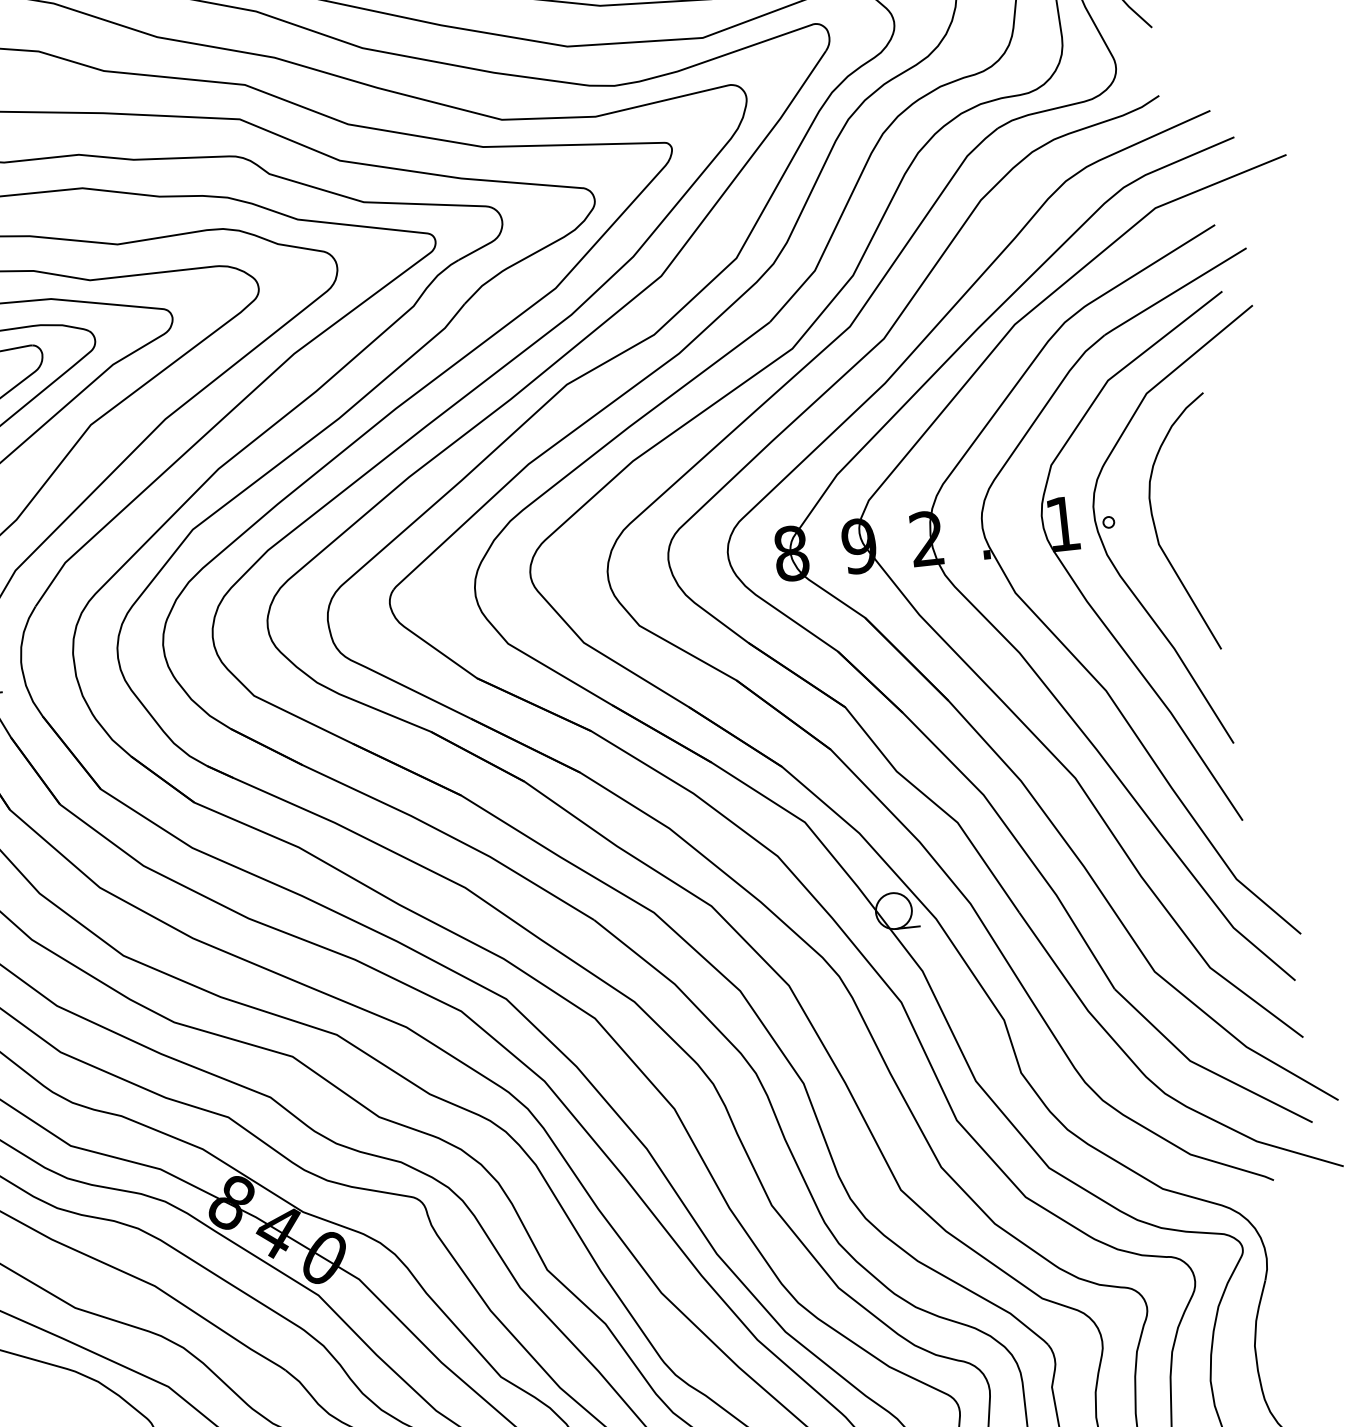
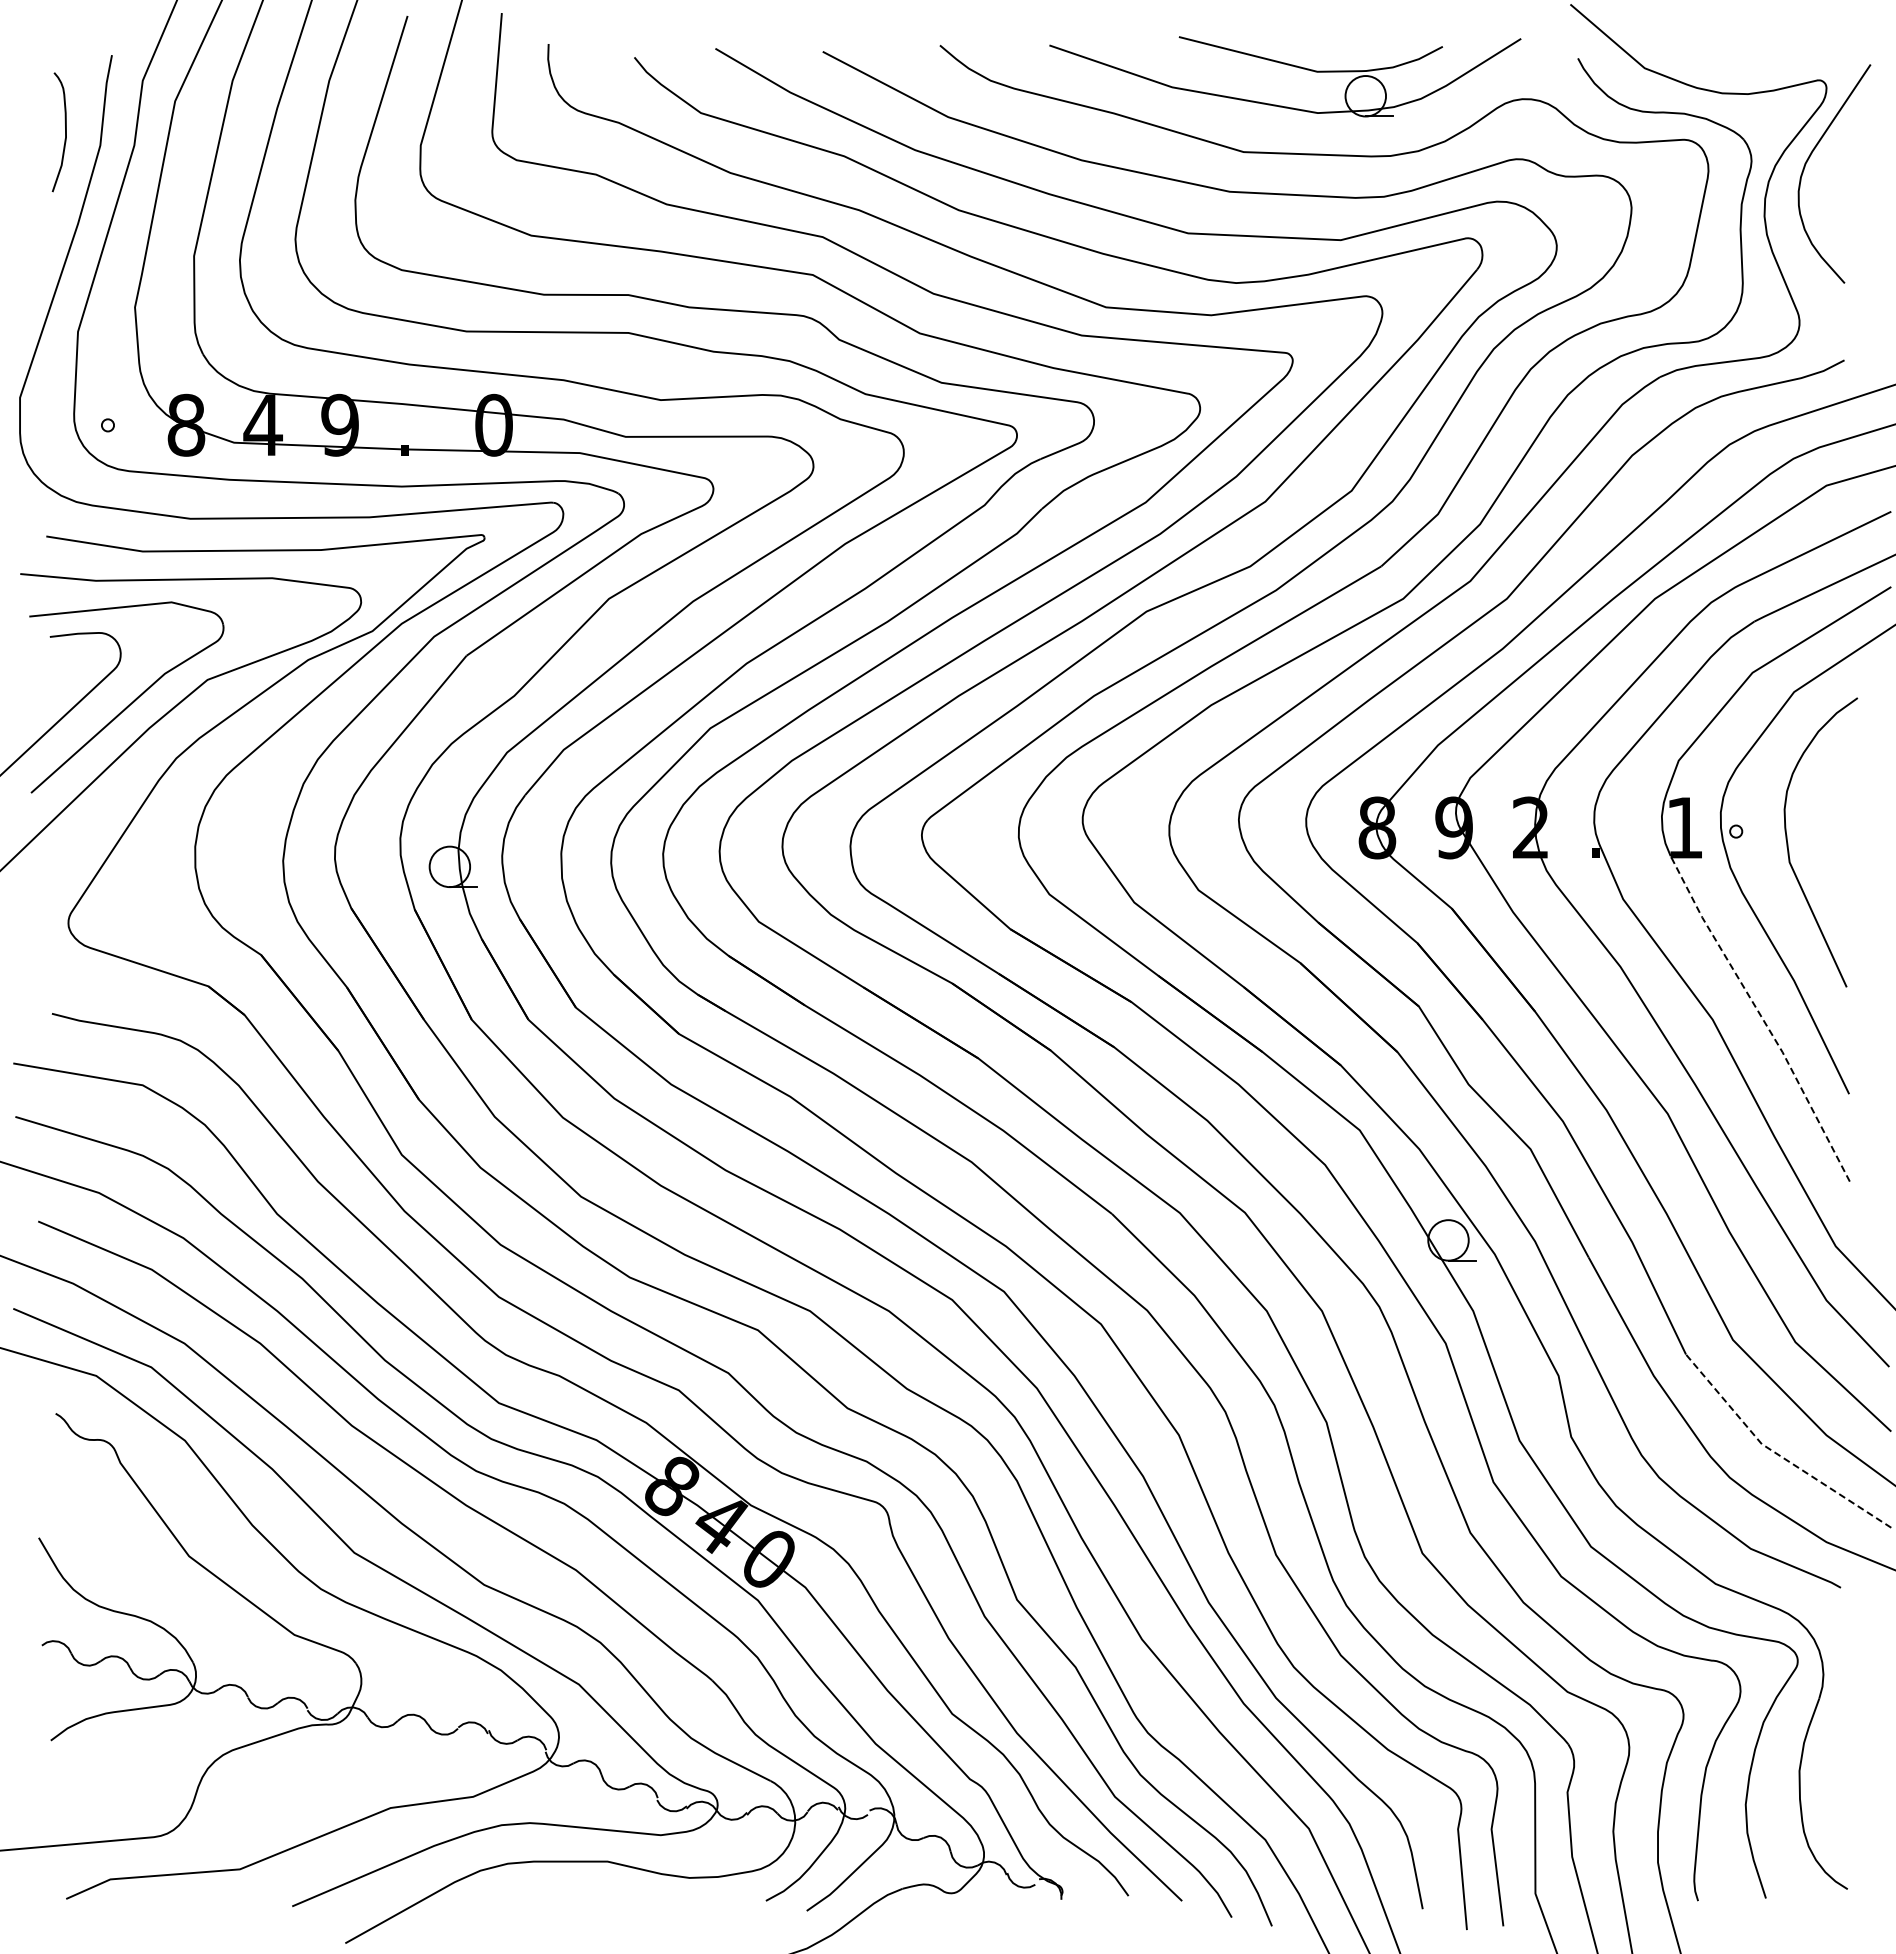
line: (1148, 683) -> (1761, 1016), solid -> dashed
line: (1204, 1067) -> (1776, 1453), solid -> dashed

